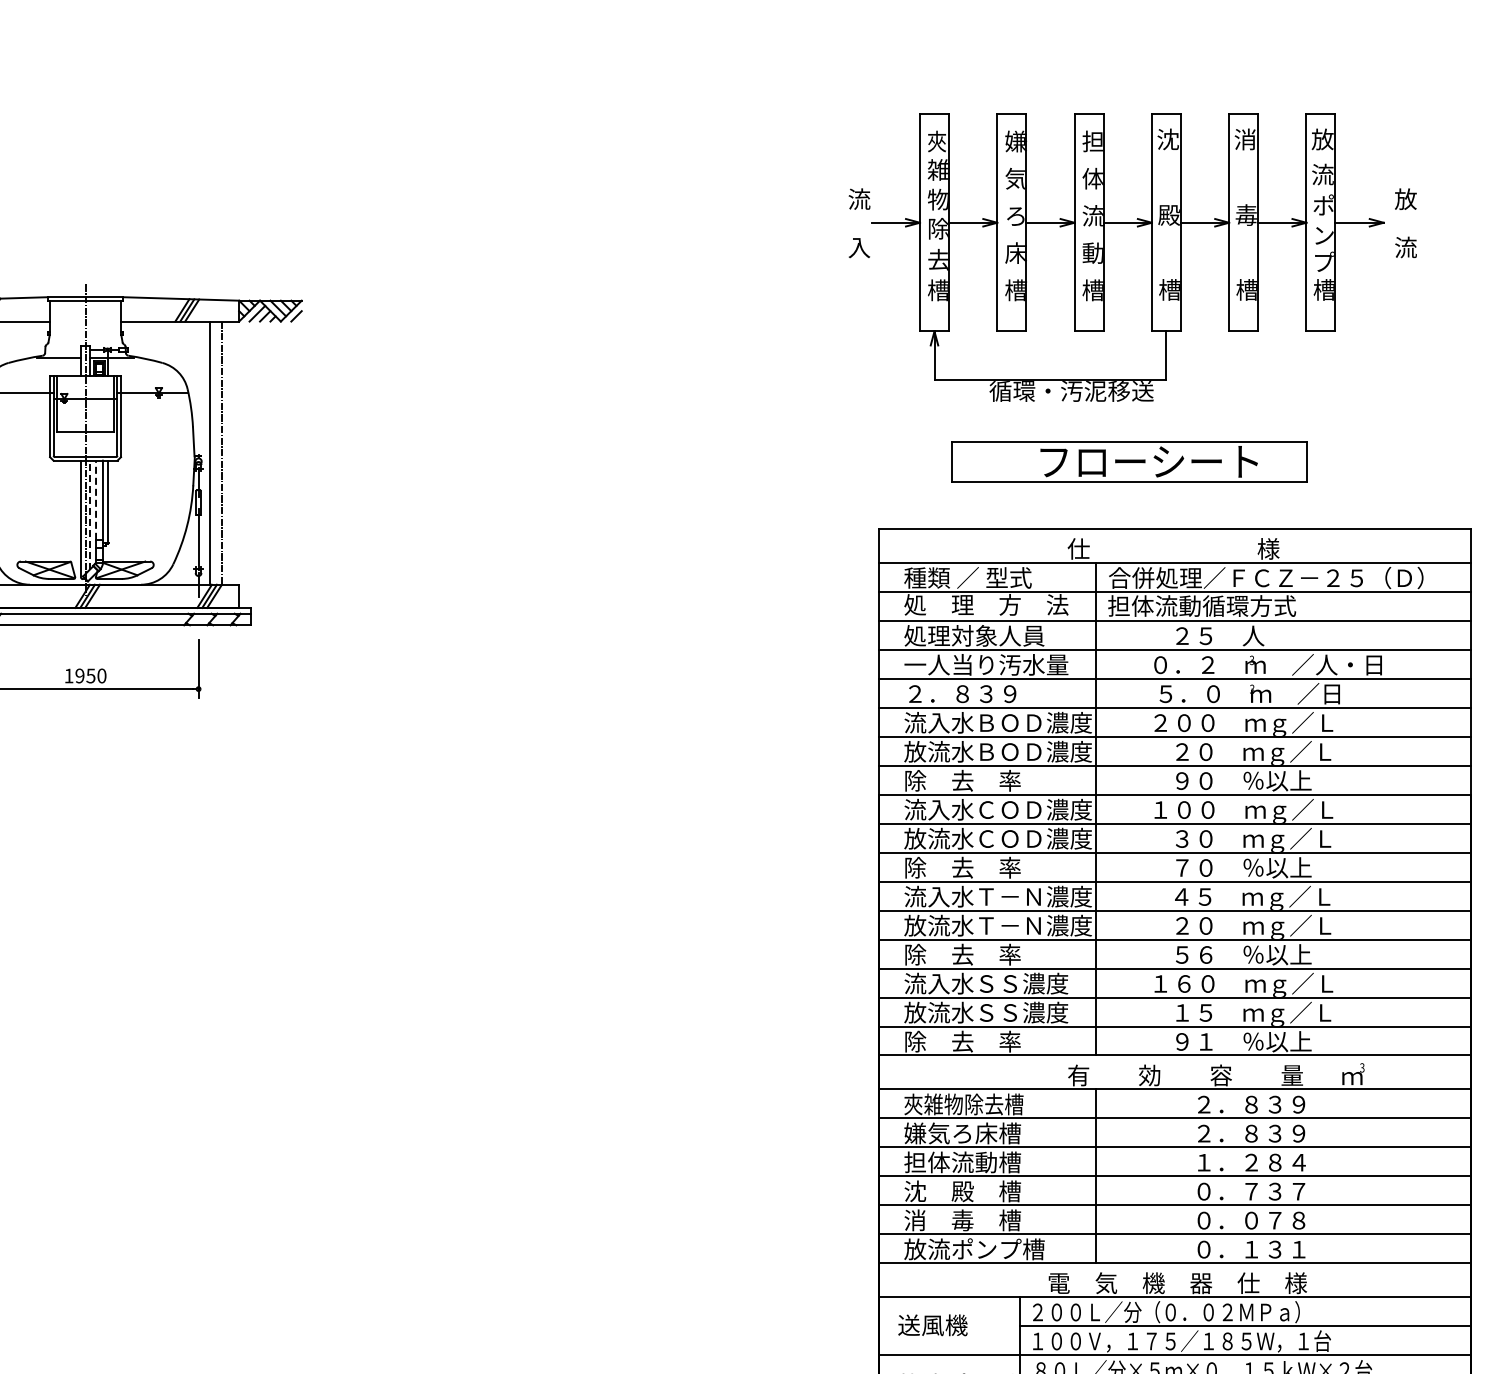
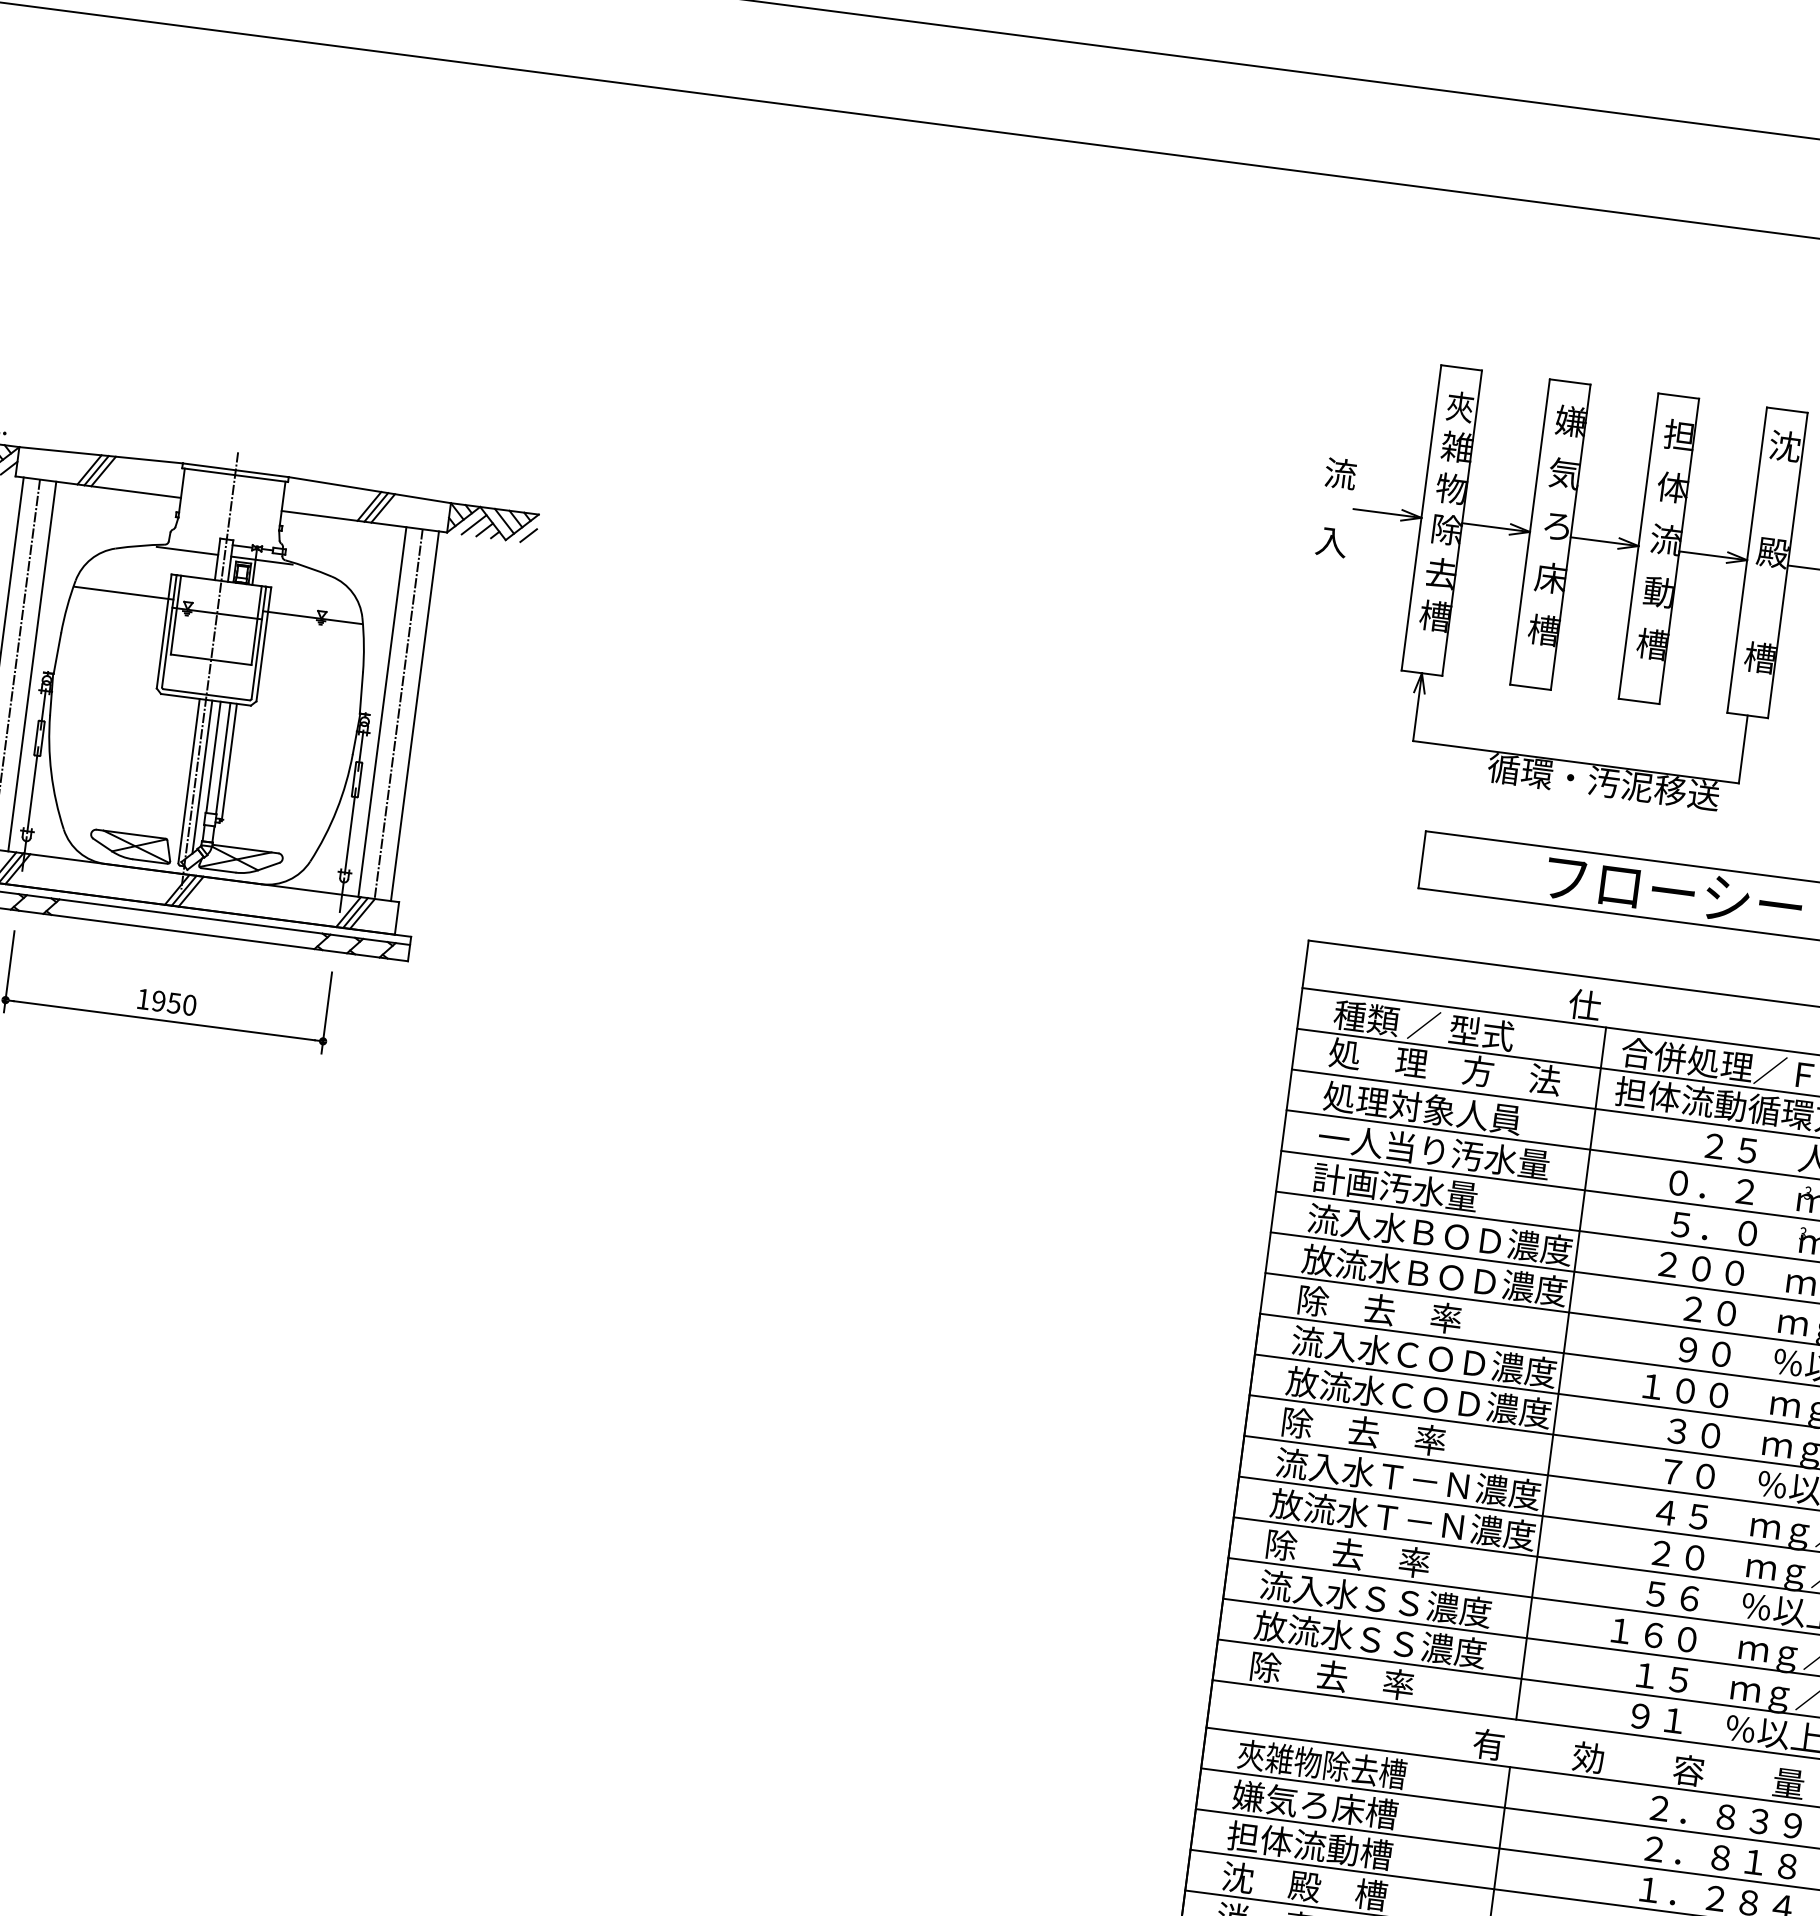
line: (233, 452) -> (415, 715), added
line: (96, 500) -> (214, 757), dashed -> solid
line: (90, 514) -> (203, 776), dashed -> solid
text: (962, 693) -> (1395, 1186), ２．８３９ -> 計画汚水量
text: (1286, 1133) -> (1770, 1863), ２．８３９ -> ２．８１８

